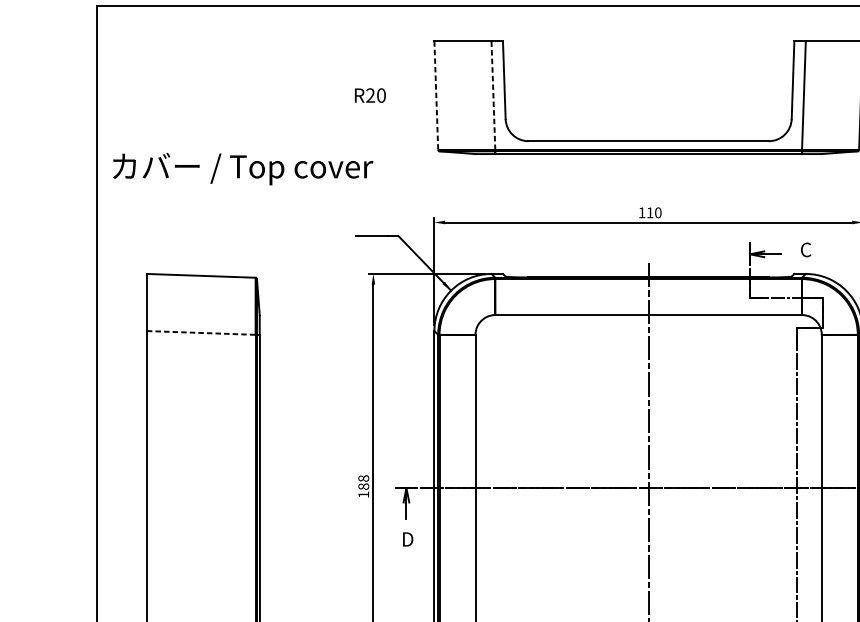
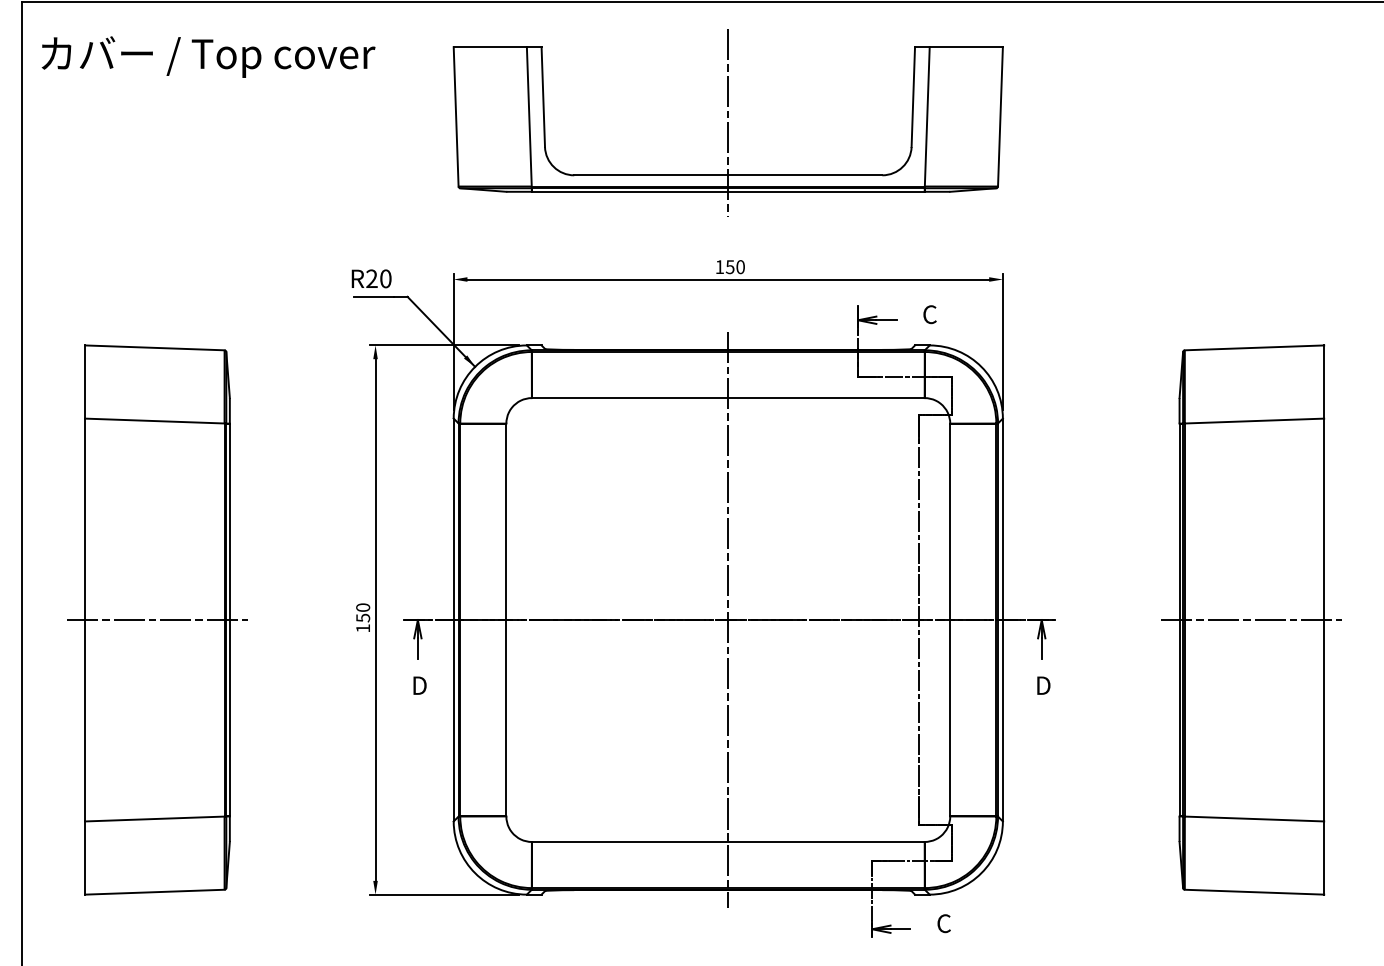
text: (370, 95) -> (371, 278), moved
line: (436, 95) -> (456, 116), dashed -> solid
line: (493, 95) -> (529, 116), dashed -> solid
line: (648, 99) -> (728, 122), added
text: (243, 168) -> (208, 56), moved
text: (649, 213) -> (729, 267), 110 -> 150
line: (200, 333) -> (154, 421), dashed -> solid
text: (364, 482) -> (363, 612), 188 -> 150
line: (203, 488) -> (157, 620), added

